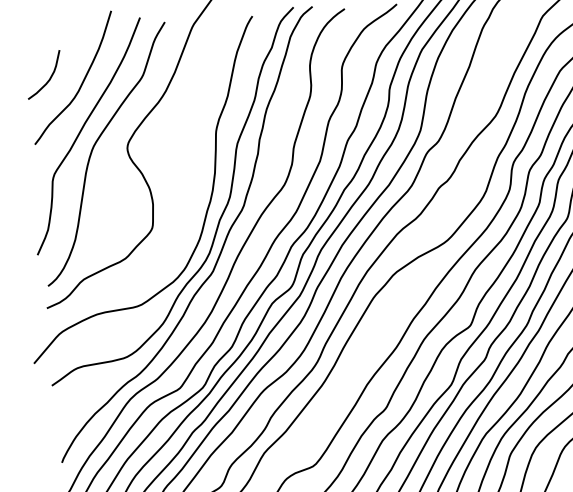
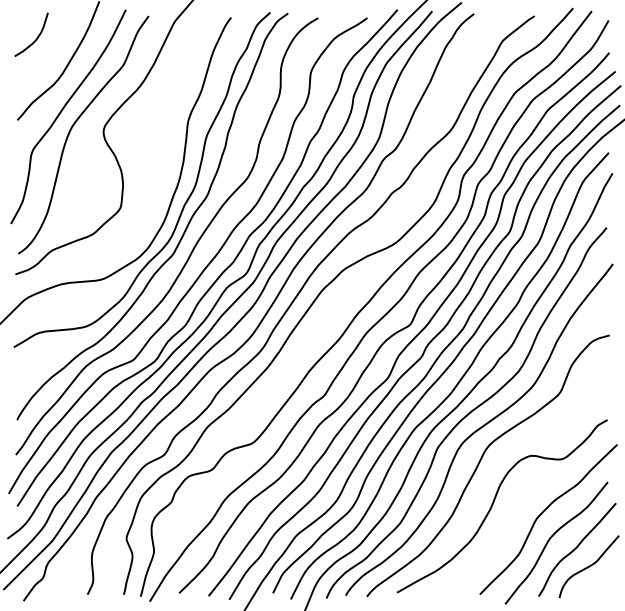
curve: (49, 77) -> (36, 37), moved

